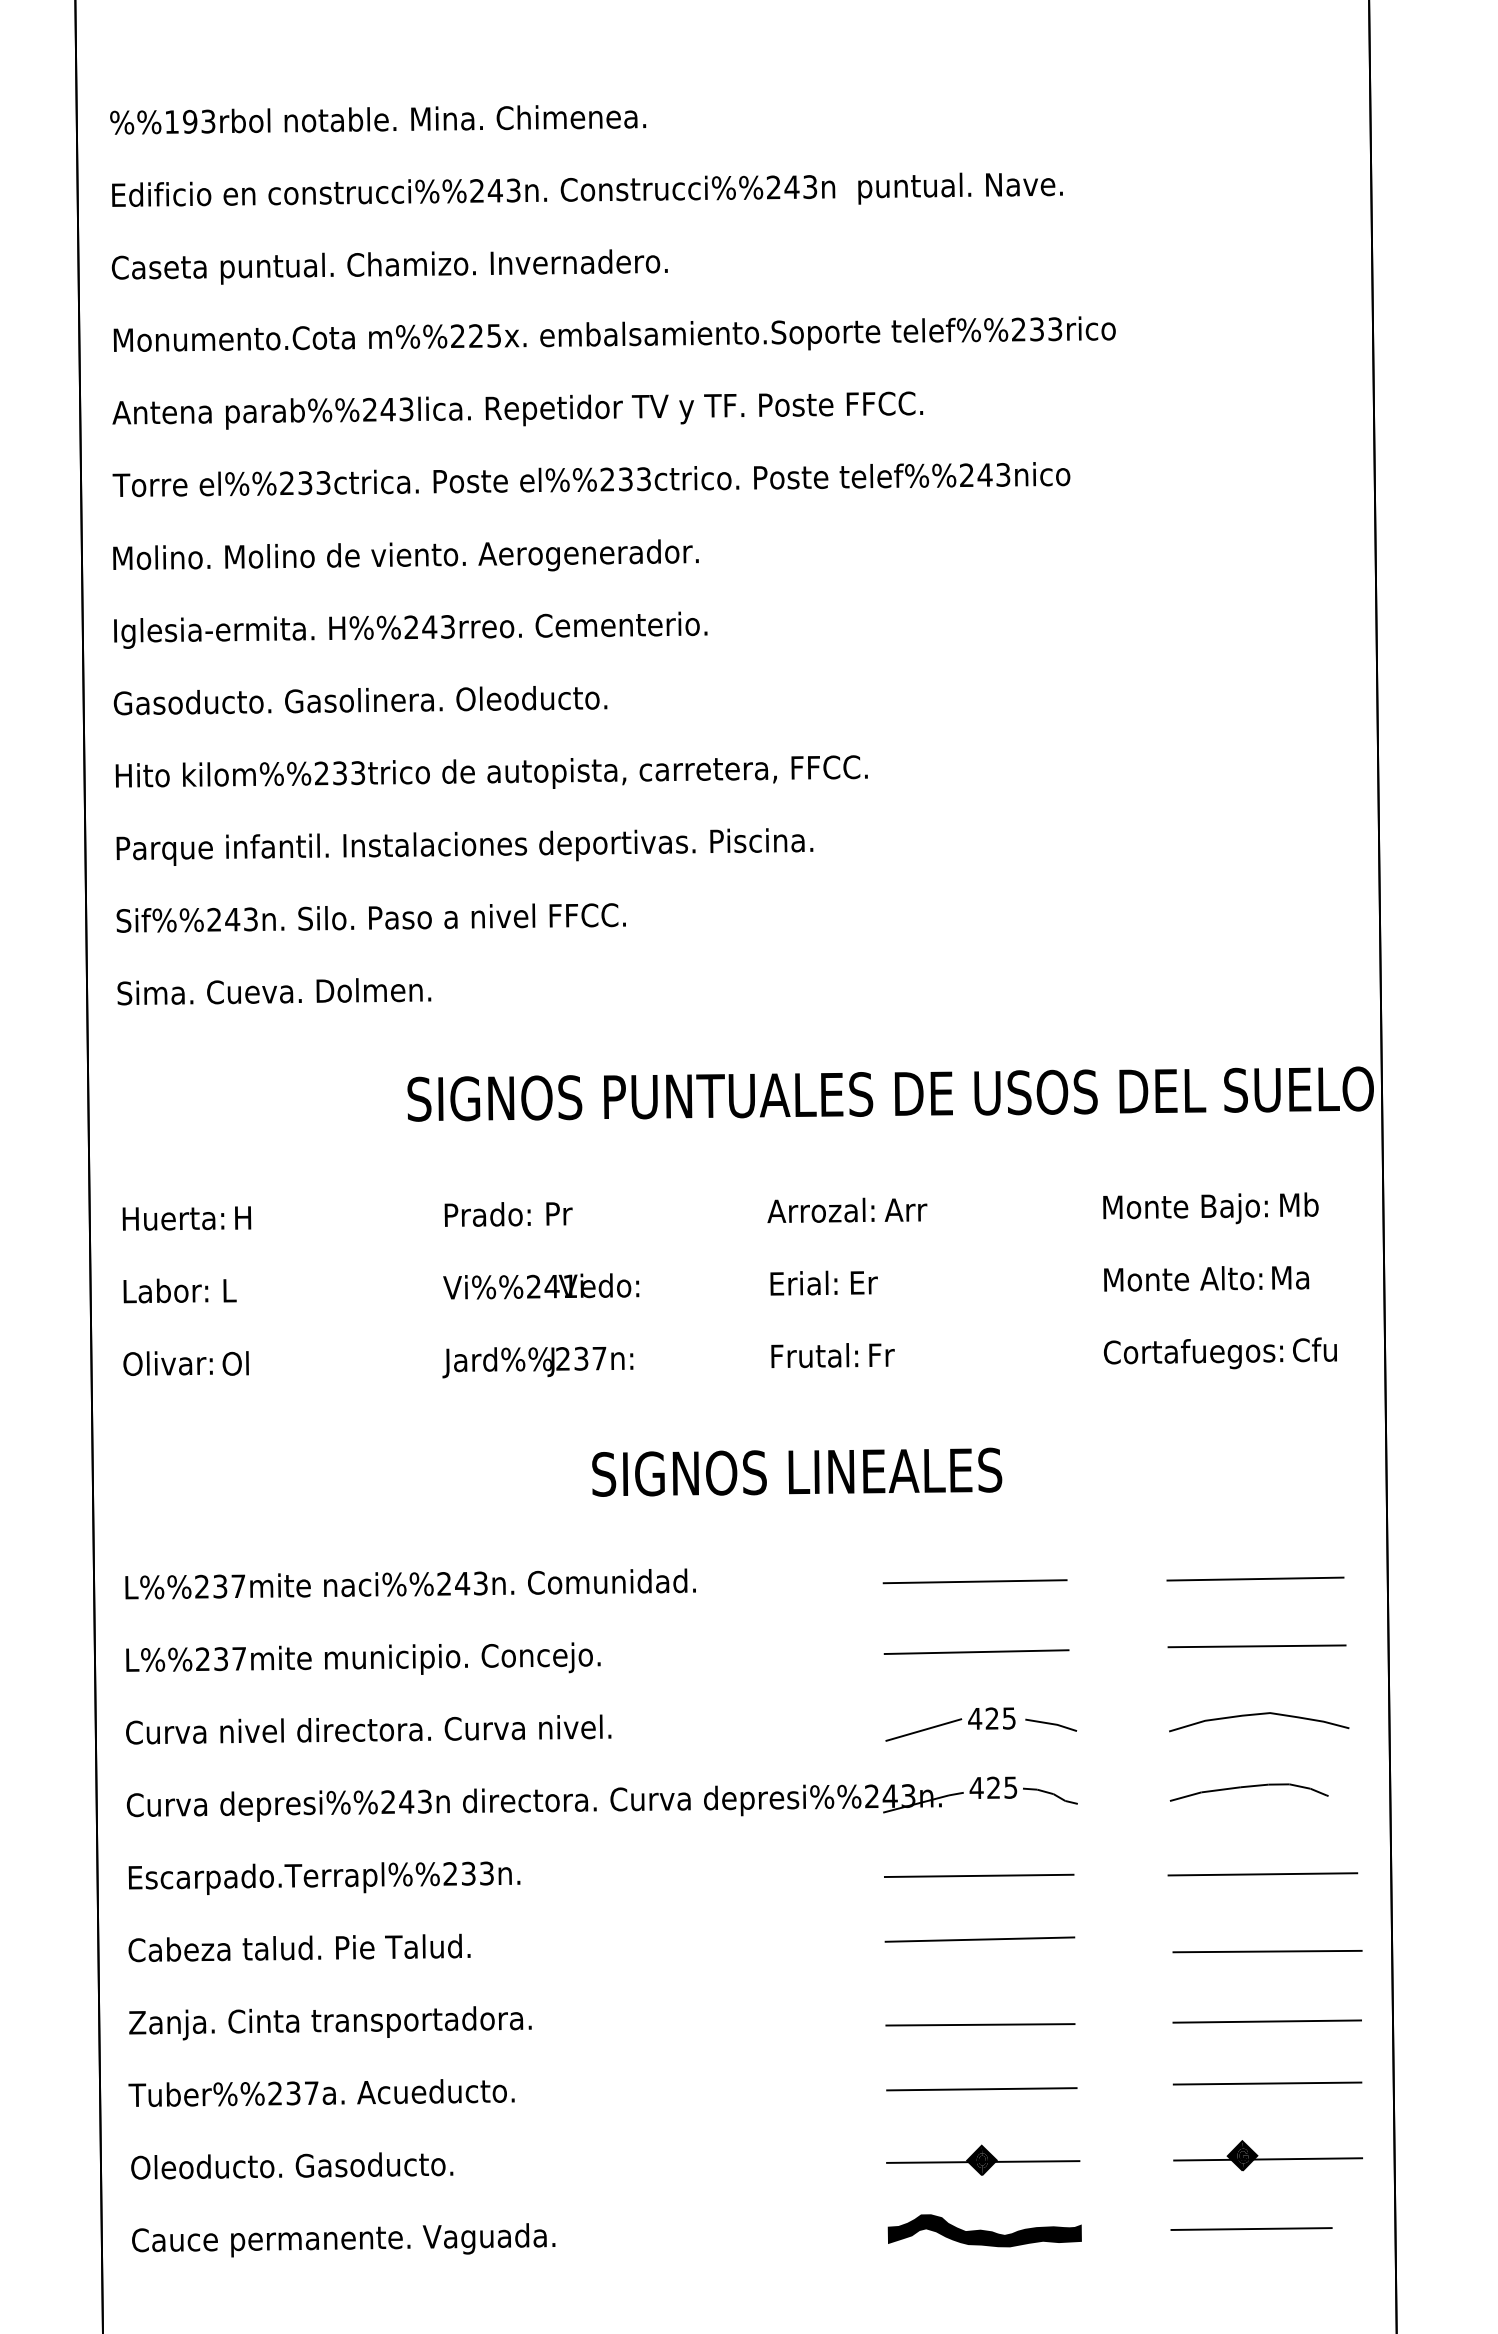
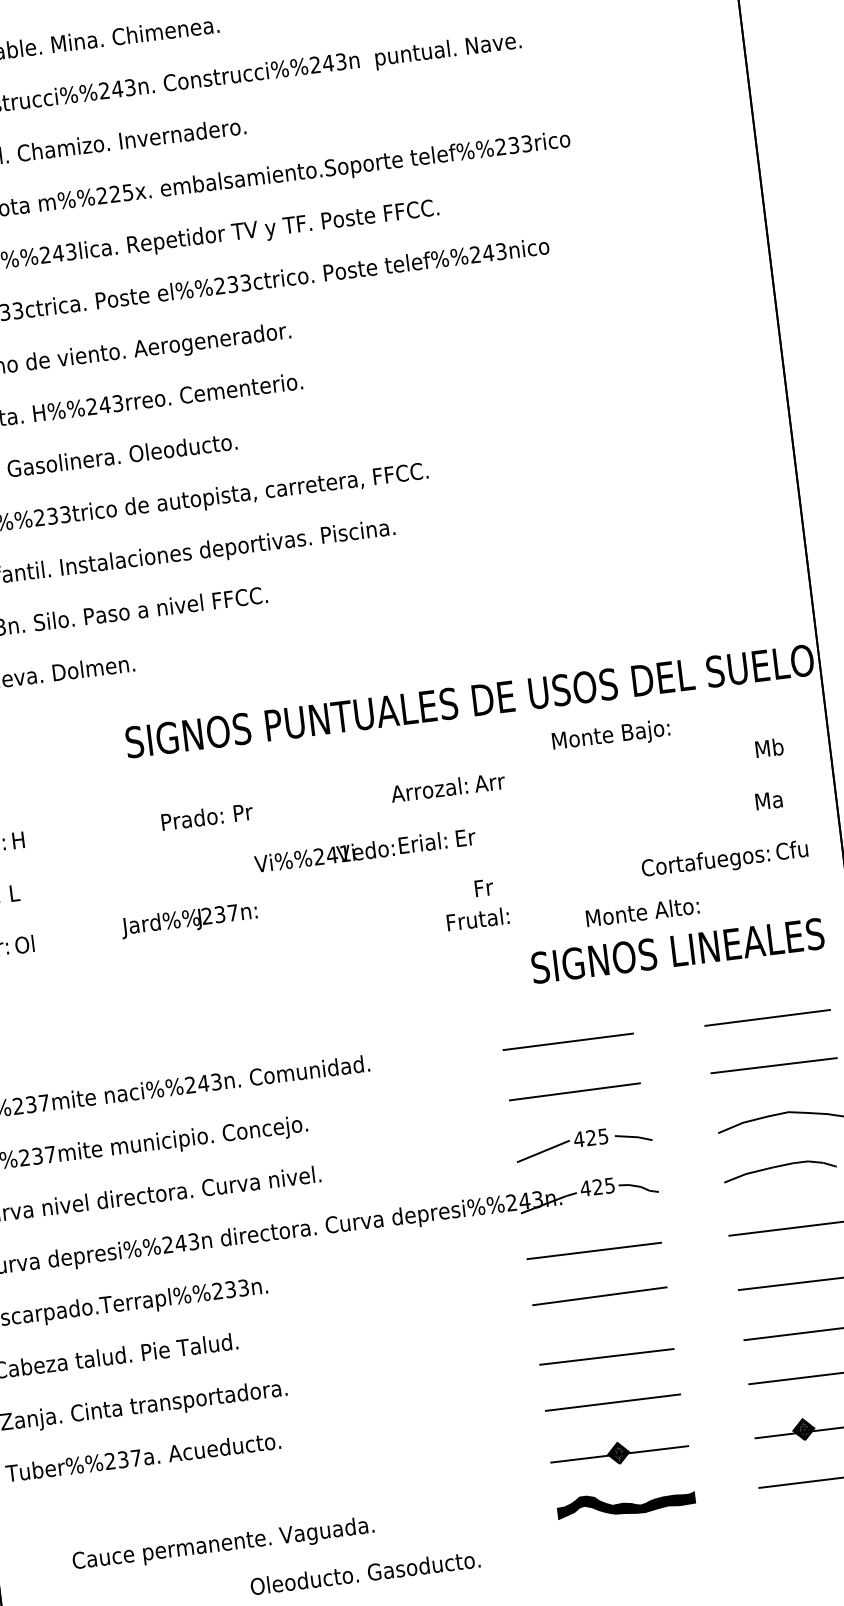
text: (1185, 1208) -> (611, 735), moved
text: (1183, 1278) -> (642, 911), moved
text: (541, 1286) -> (324, 855), moved
text: (814, 1355) -> (477, 919), moved
text: (537, 1362) -> (189, 920), moved
text: (797, 1471) -> (678, 950), moved
text: (292, 2165) -> (365, 1572), moved
text: (343, 2240) -> (223, 1544), moved

